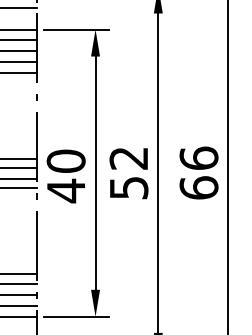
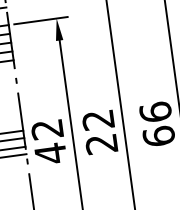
text: (65, 160) -> (46, 128), 40 -> 42
text: (128, 188) -> (101, 144), 52 -> 22

